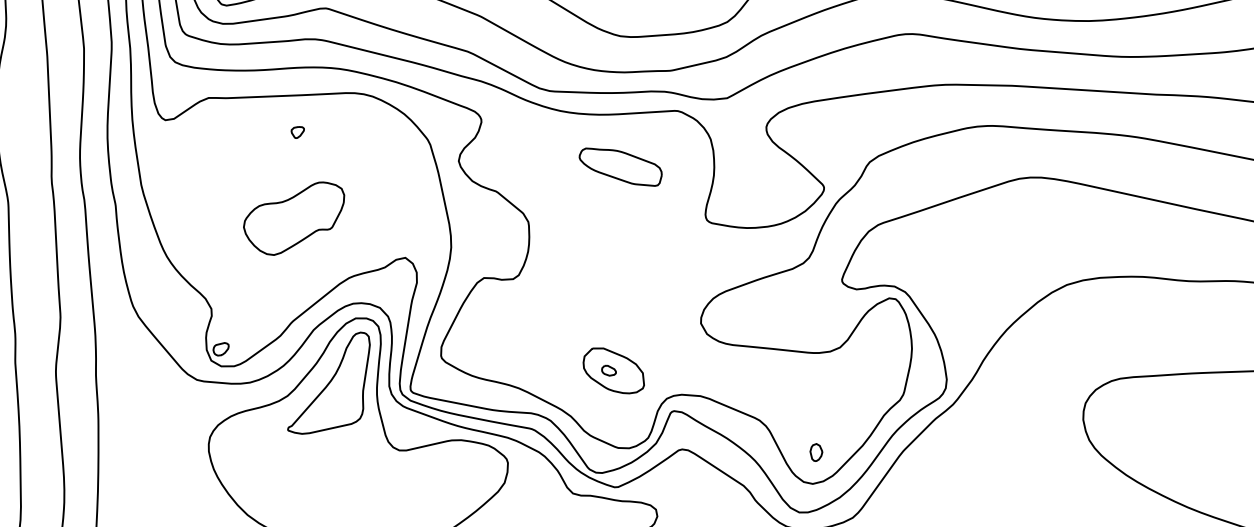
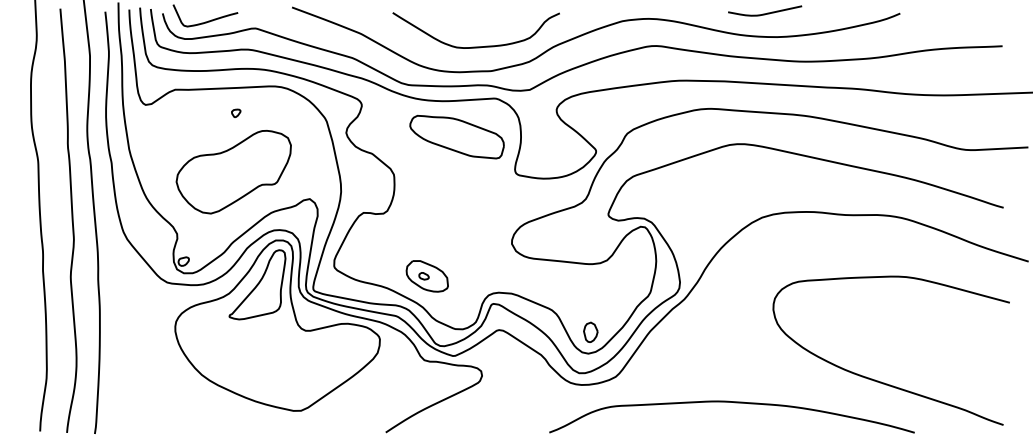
part: (619, 166) -> (456, 136), size x1.67
part: (293, 218) -> (233, 172), size x1.67
part: (612, 371) -> (426, 276), moved
part: (815, 451) -> (590, 331), size x1.67

